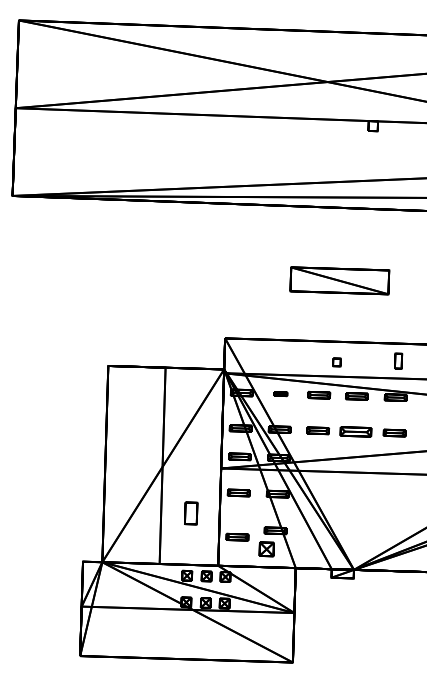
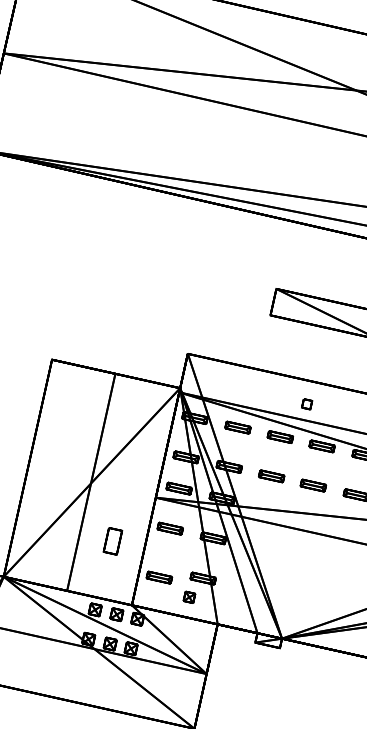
part: (280, 393) -> (237, 426), size x1.67
part: (355, 431) -> (313, 485), size x0.71
part: (266, 549) -> (189, 597), size x0.62

